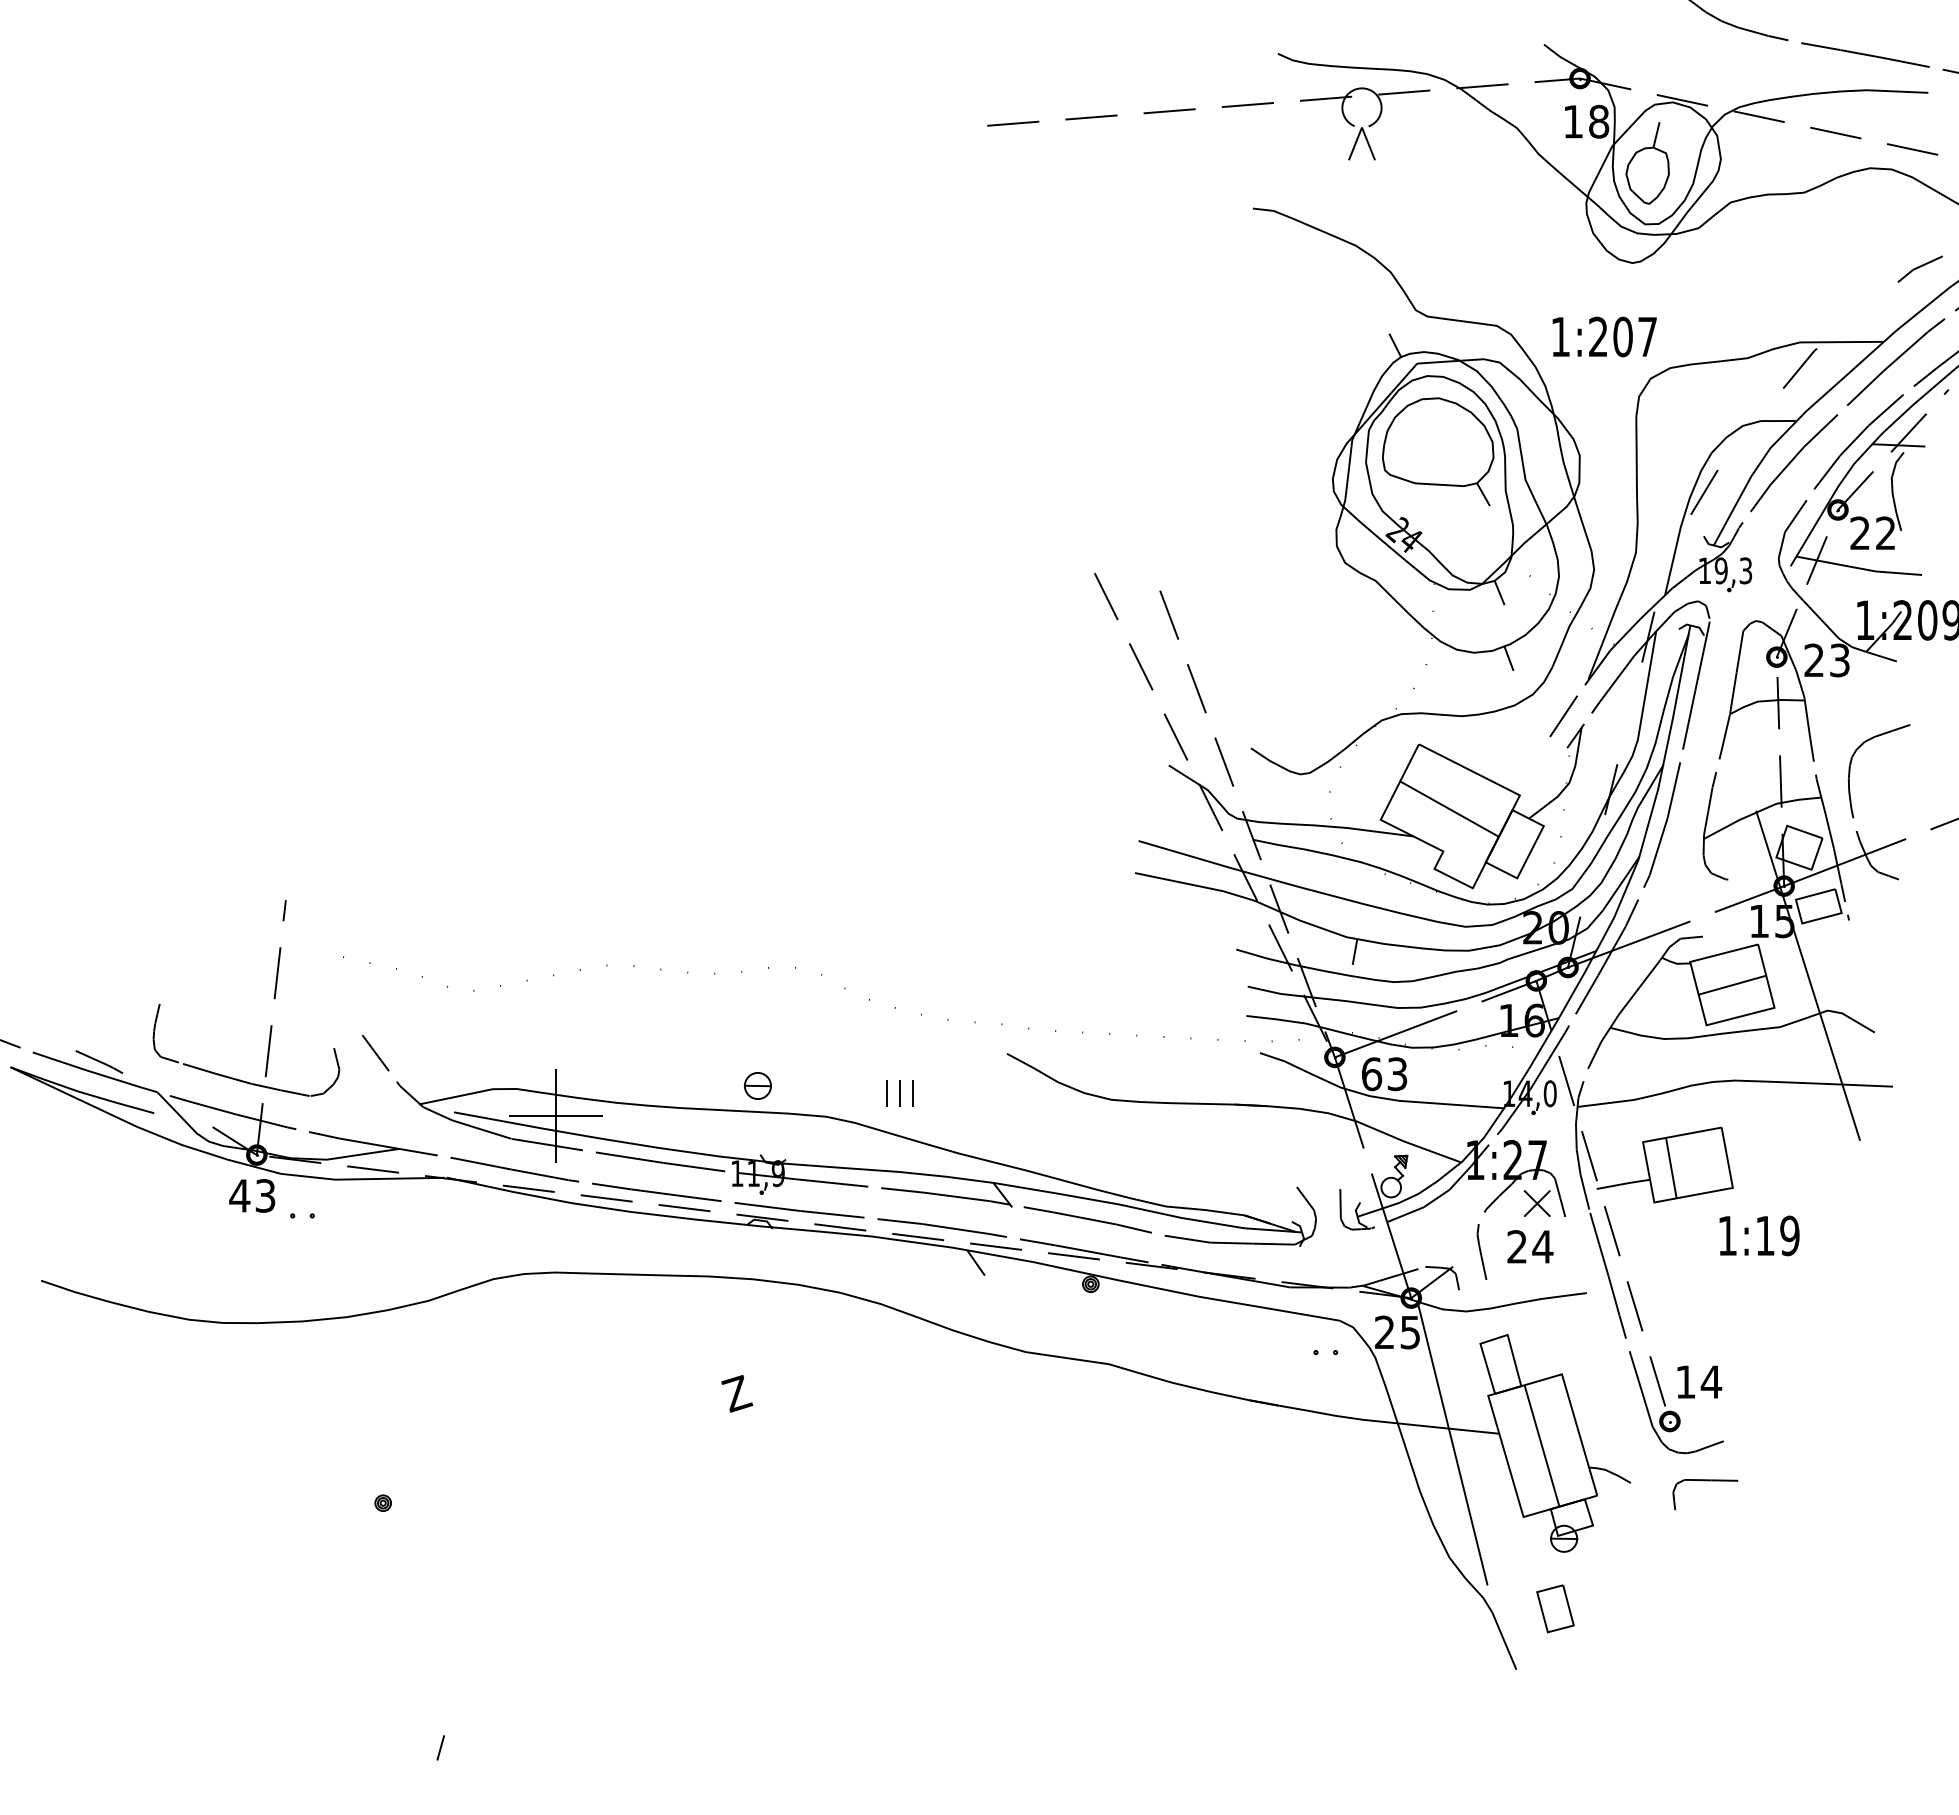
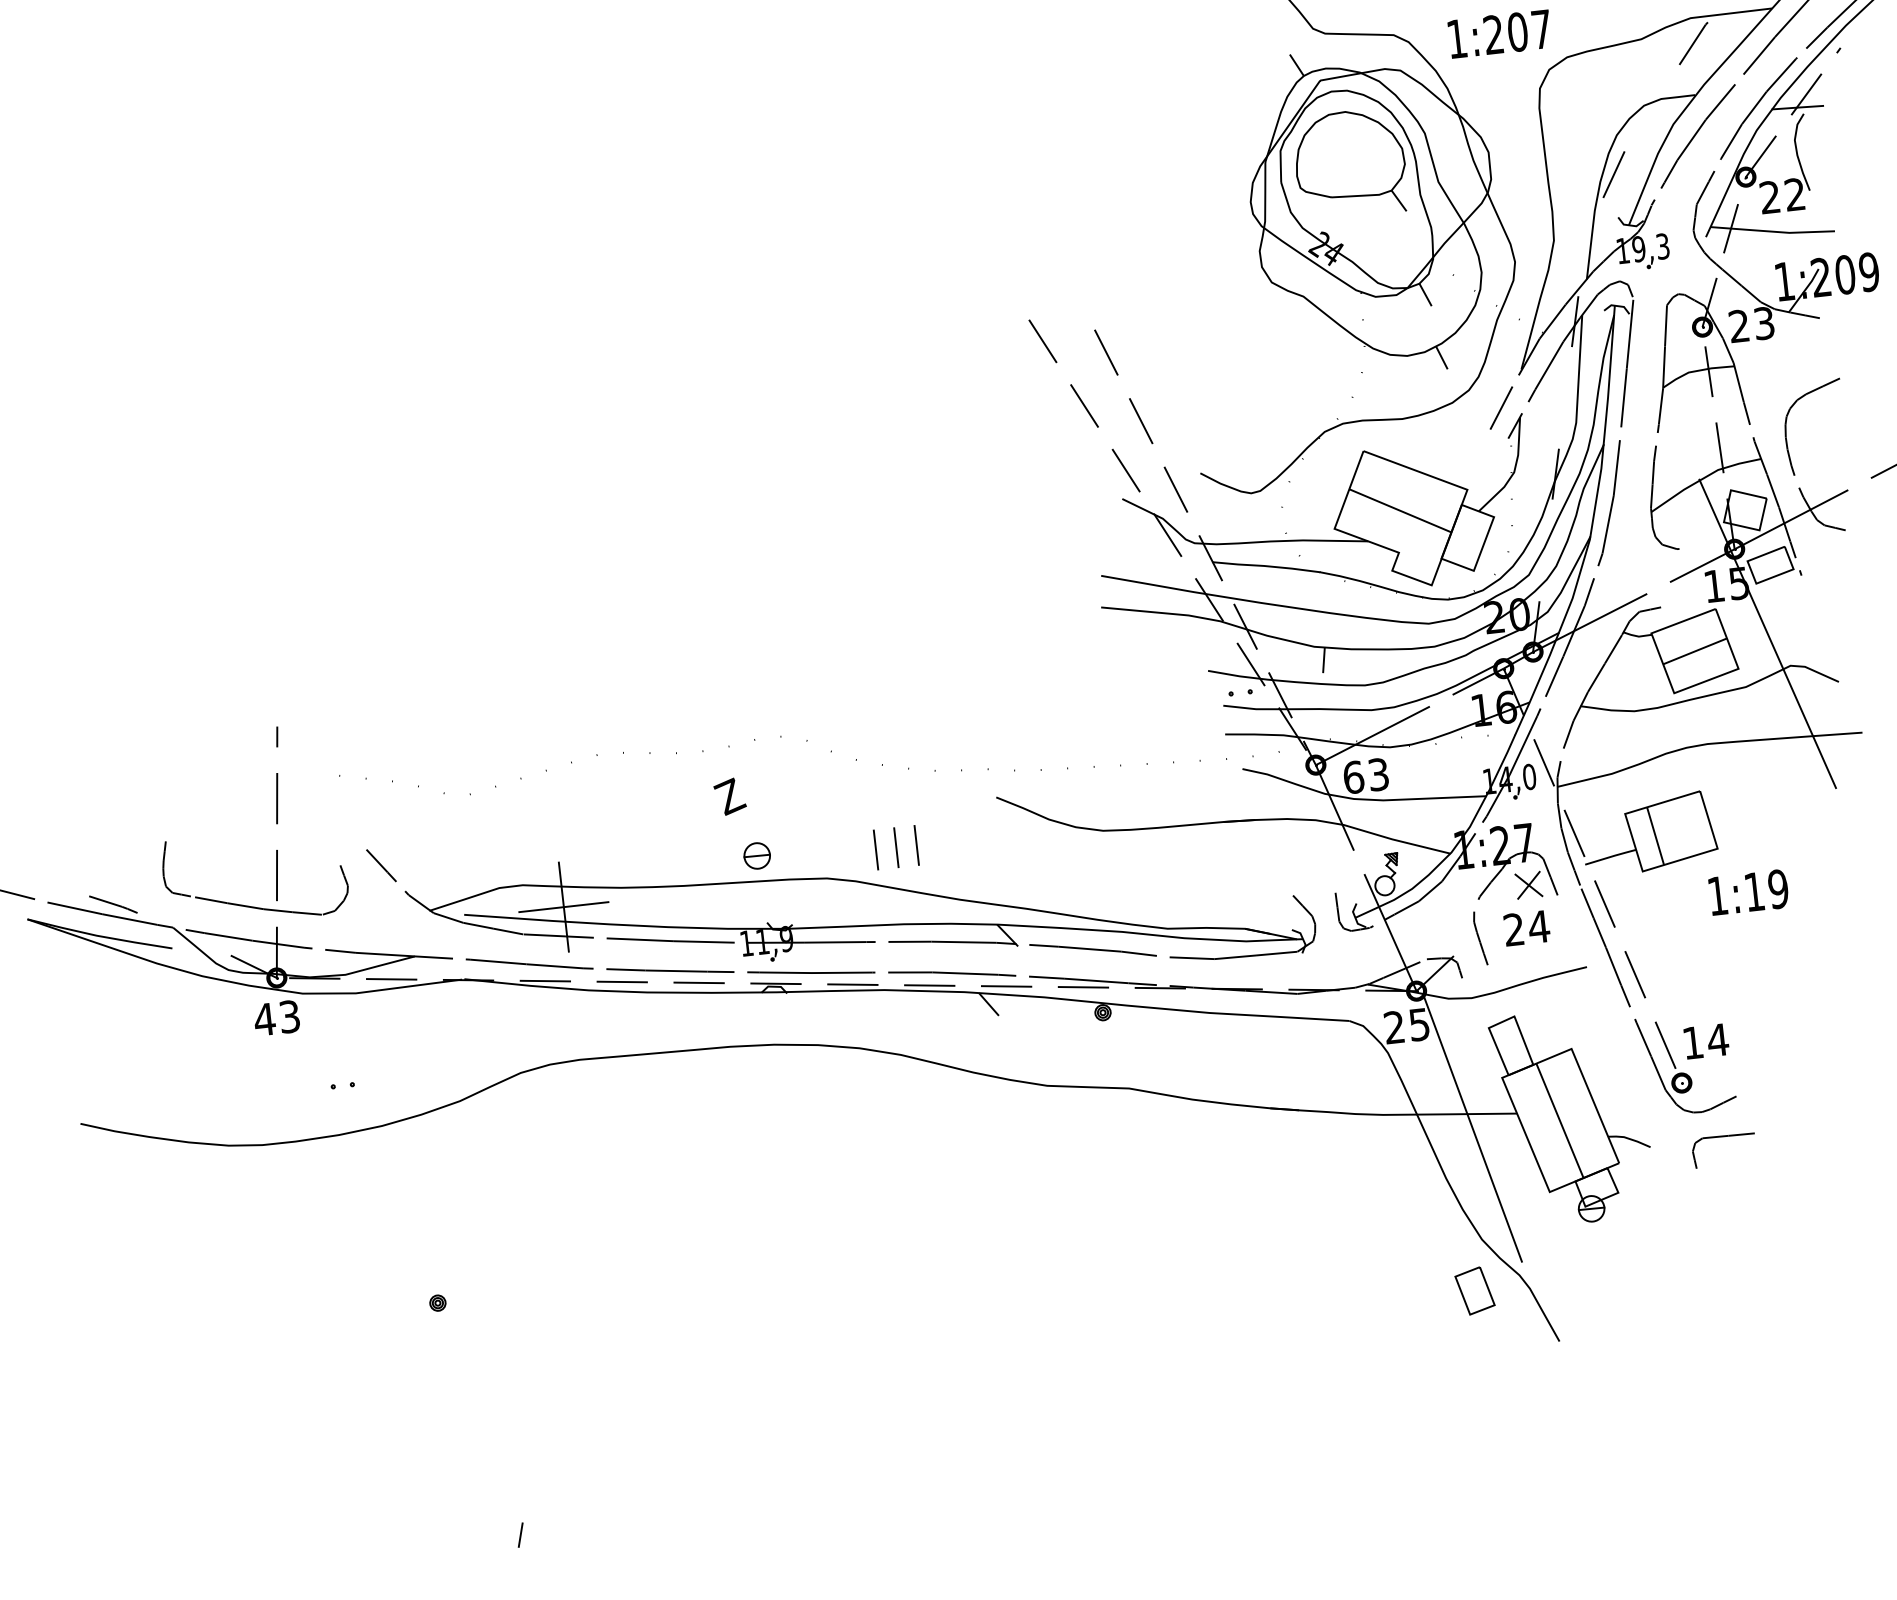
part: (899, 1093) -> (895, 847), size x1.6
part: (295, 1215) -> (335, 1086), moved
part: (1318, 1352) -> (1233, 693), moved
text: (737, 1393) -> (730, 796), moved
part: (1555, 1608) -> (1475, 1290), moved

